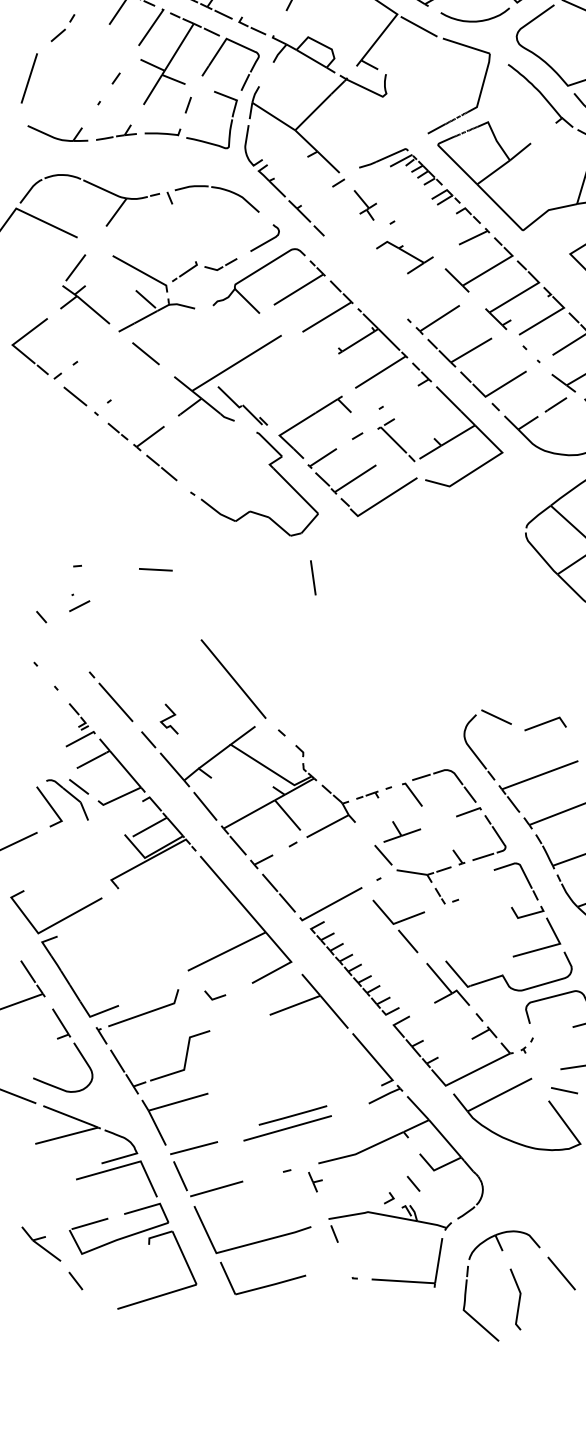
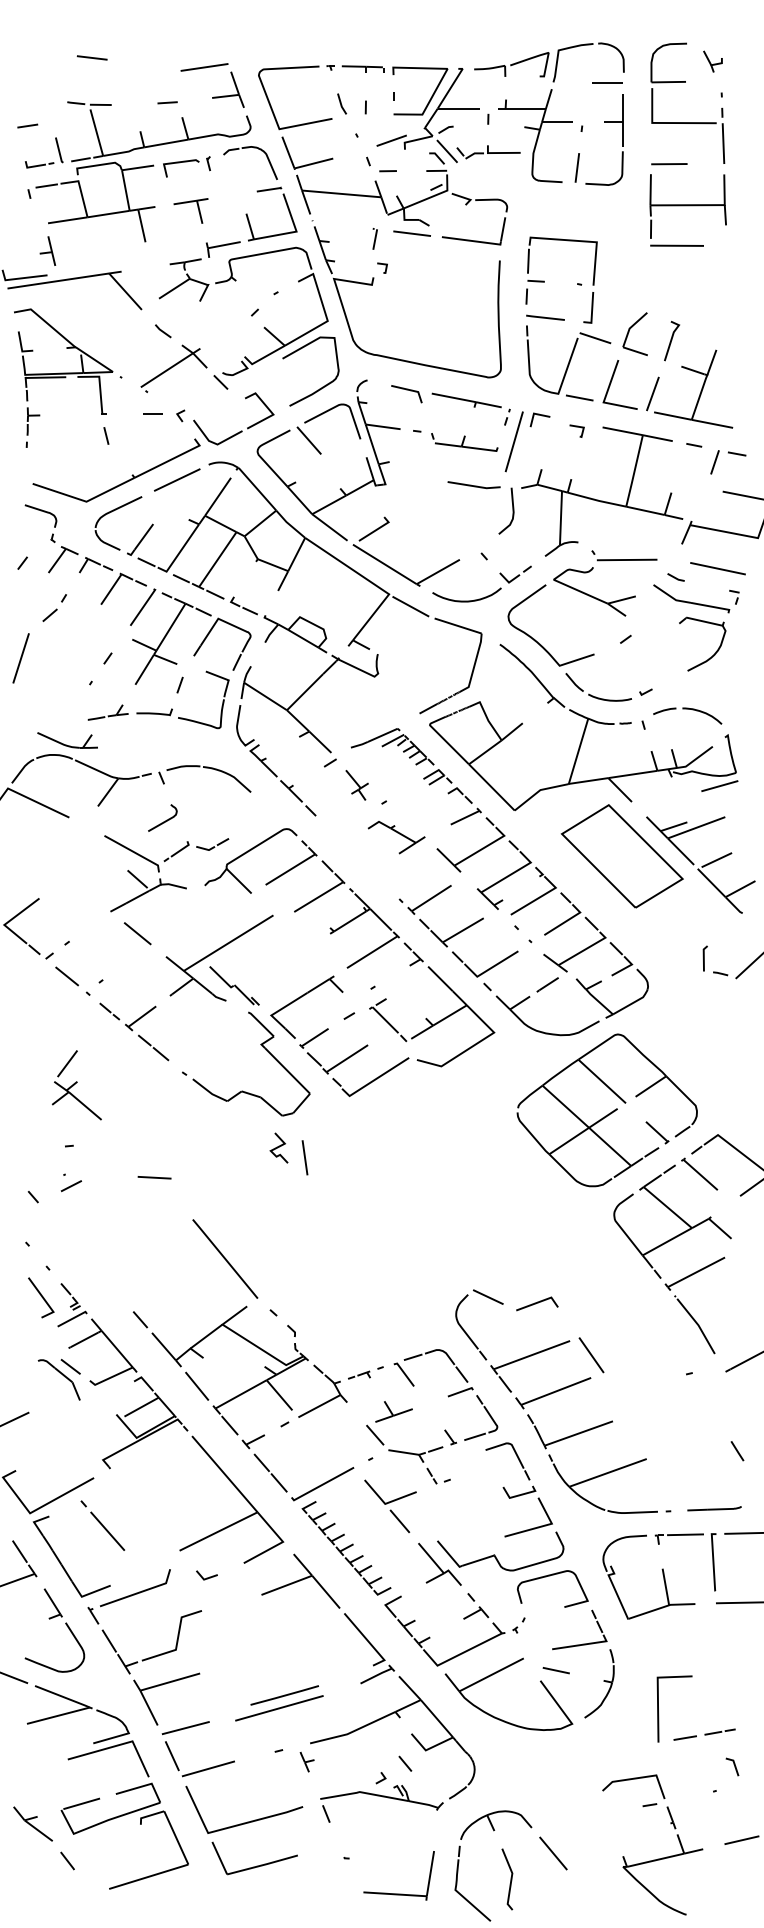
part: (57, 133) -> (67, 740), moved
curve: (265, 241) -> (163, 821), moved
part: (84, 289) -> (76, 1085), moved
line: (155, 569) -> (154, 1177), moved
line: (110, 696) -> (102, 1525), moved
curve: (168, 718) -> (278, 1147), moved
line: (49, 806) -> (41, 1297), moved
part: (406, 1280) -> (398, 1893), moved

